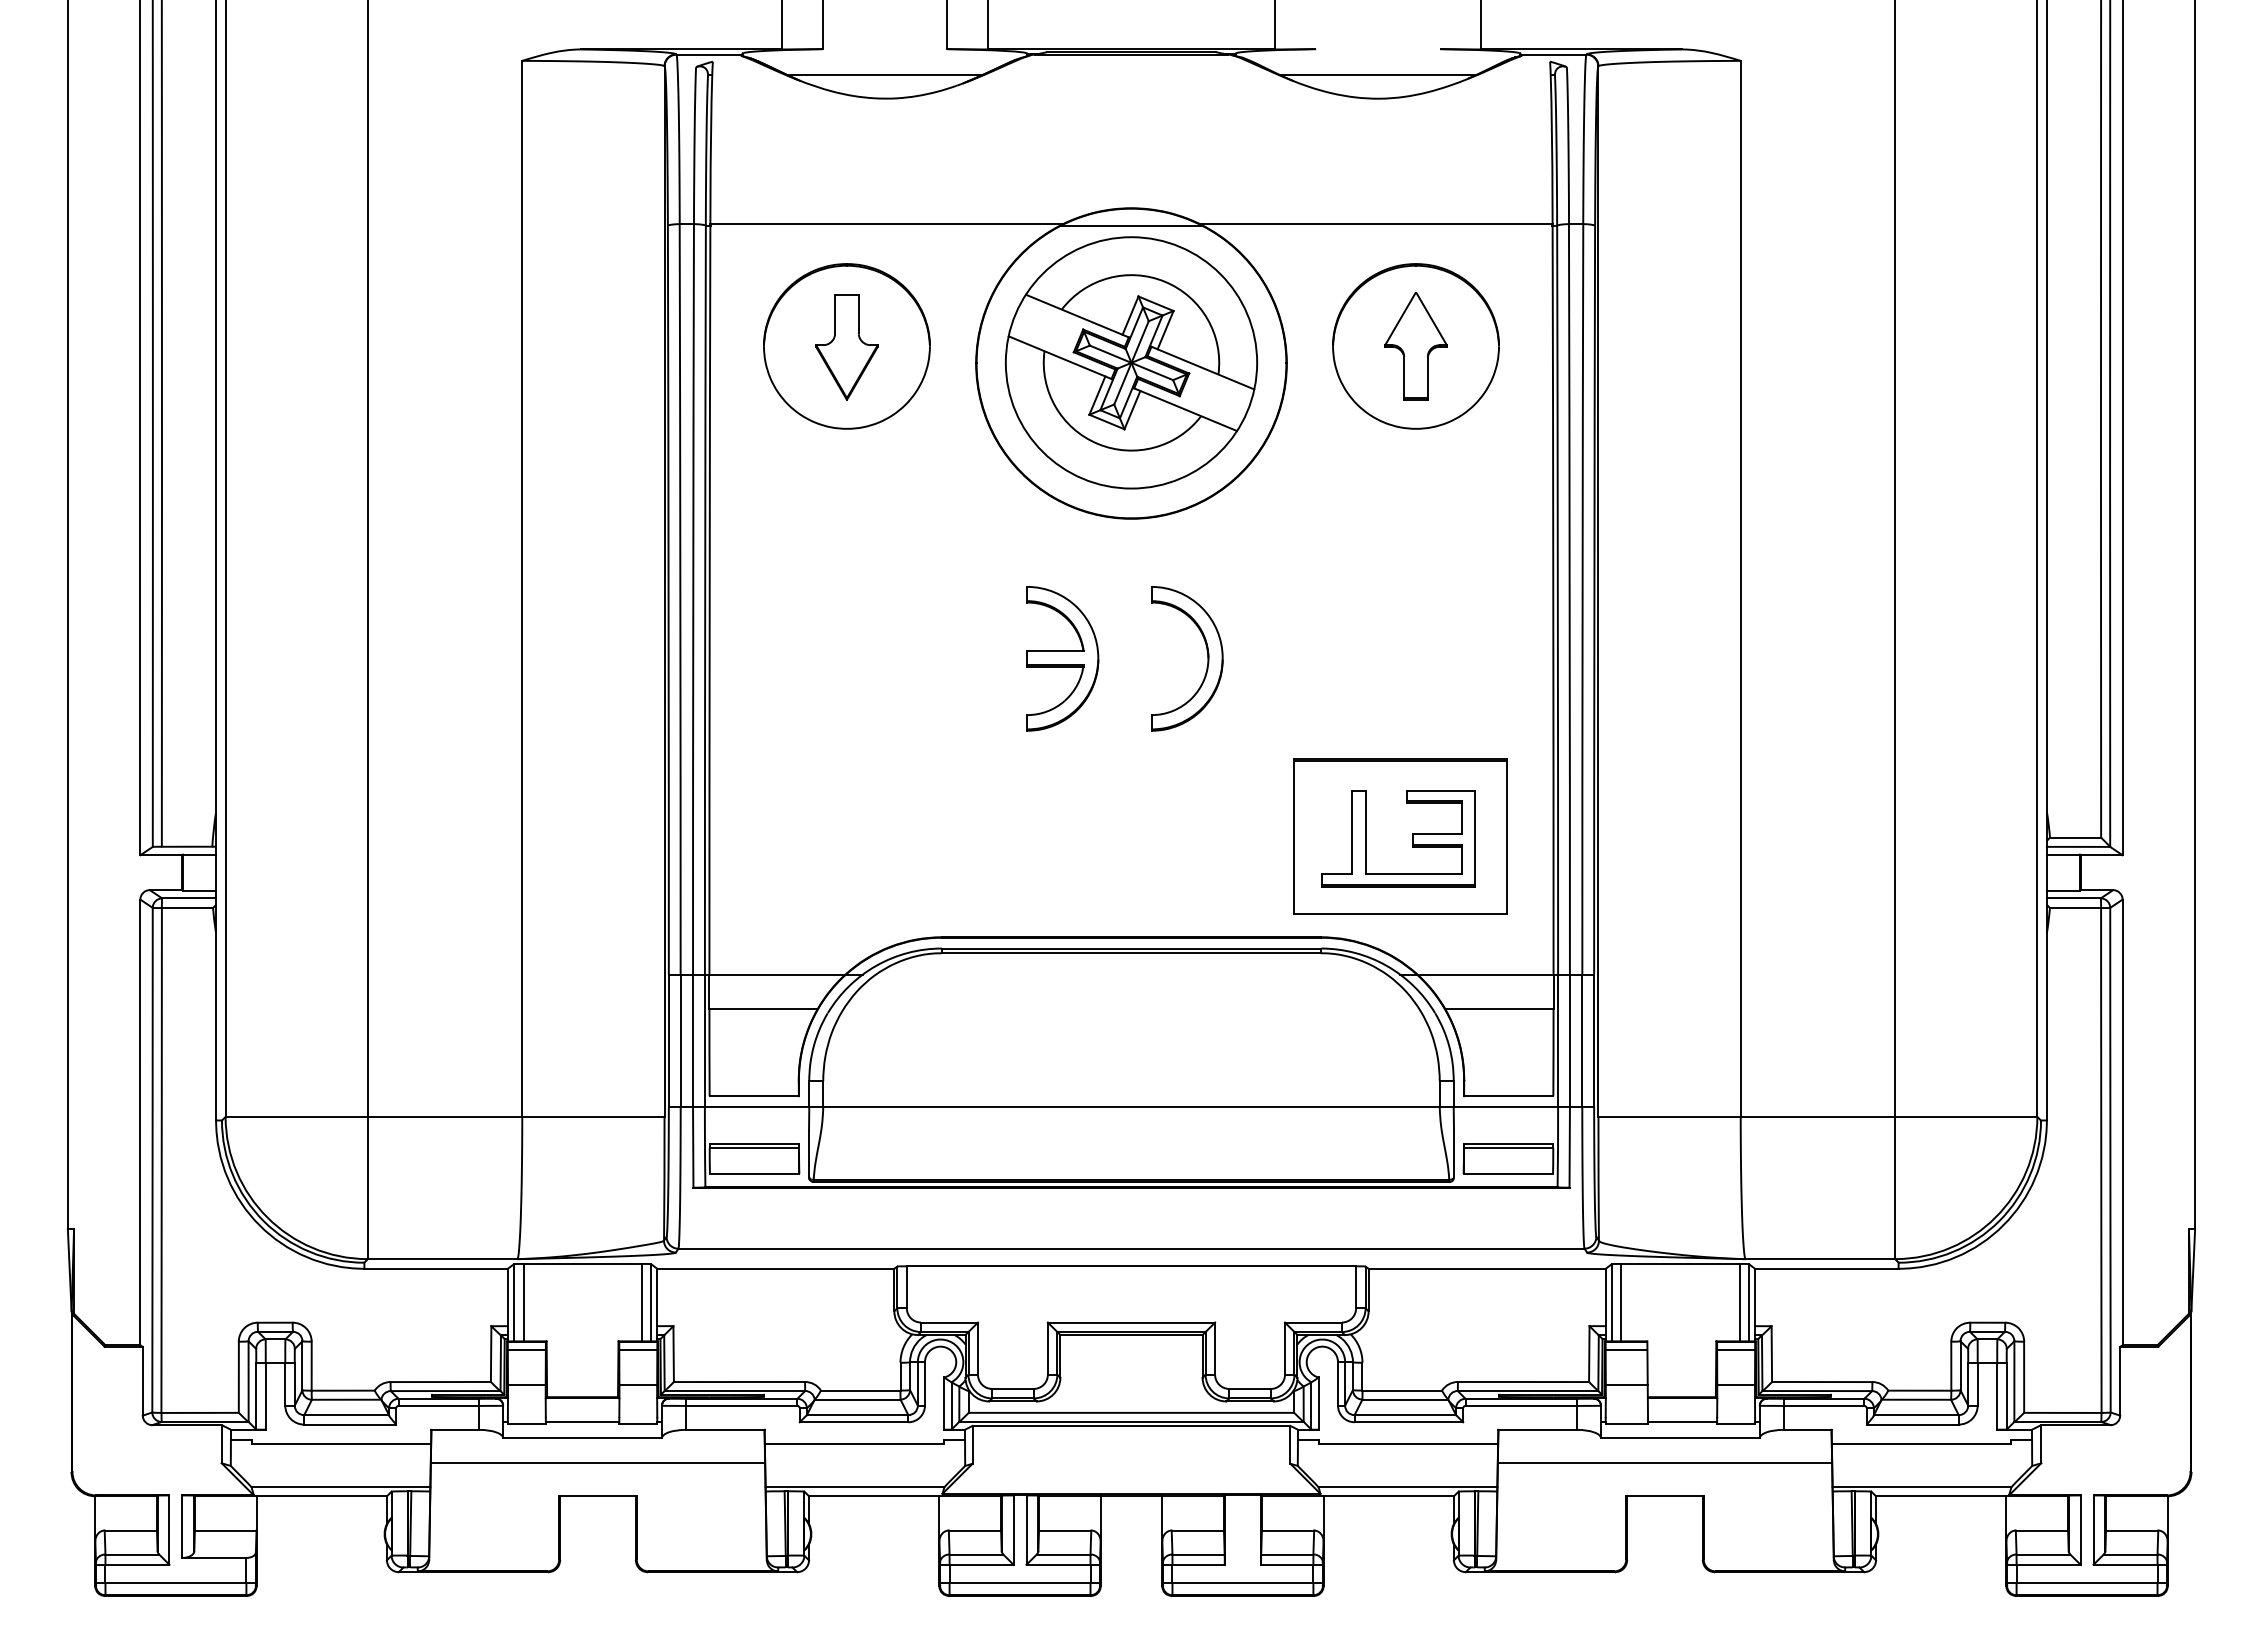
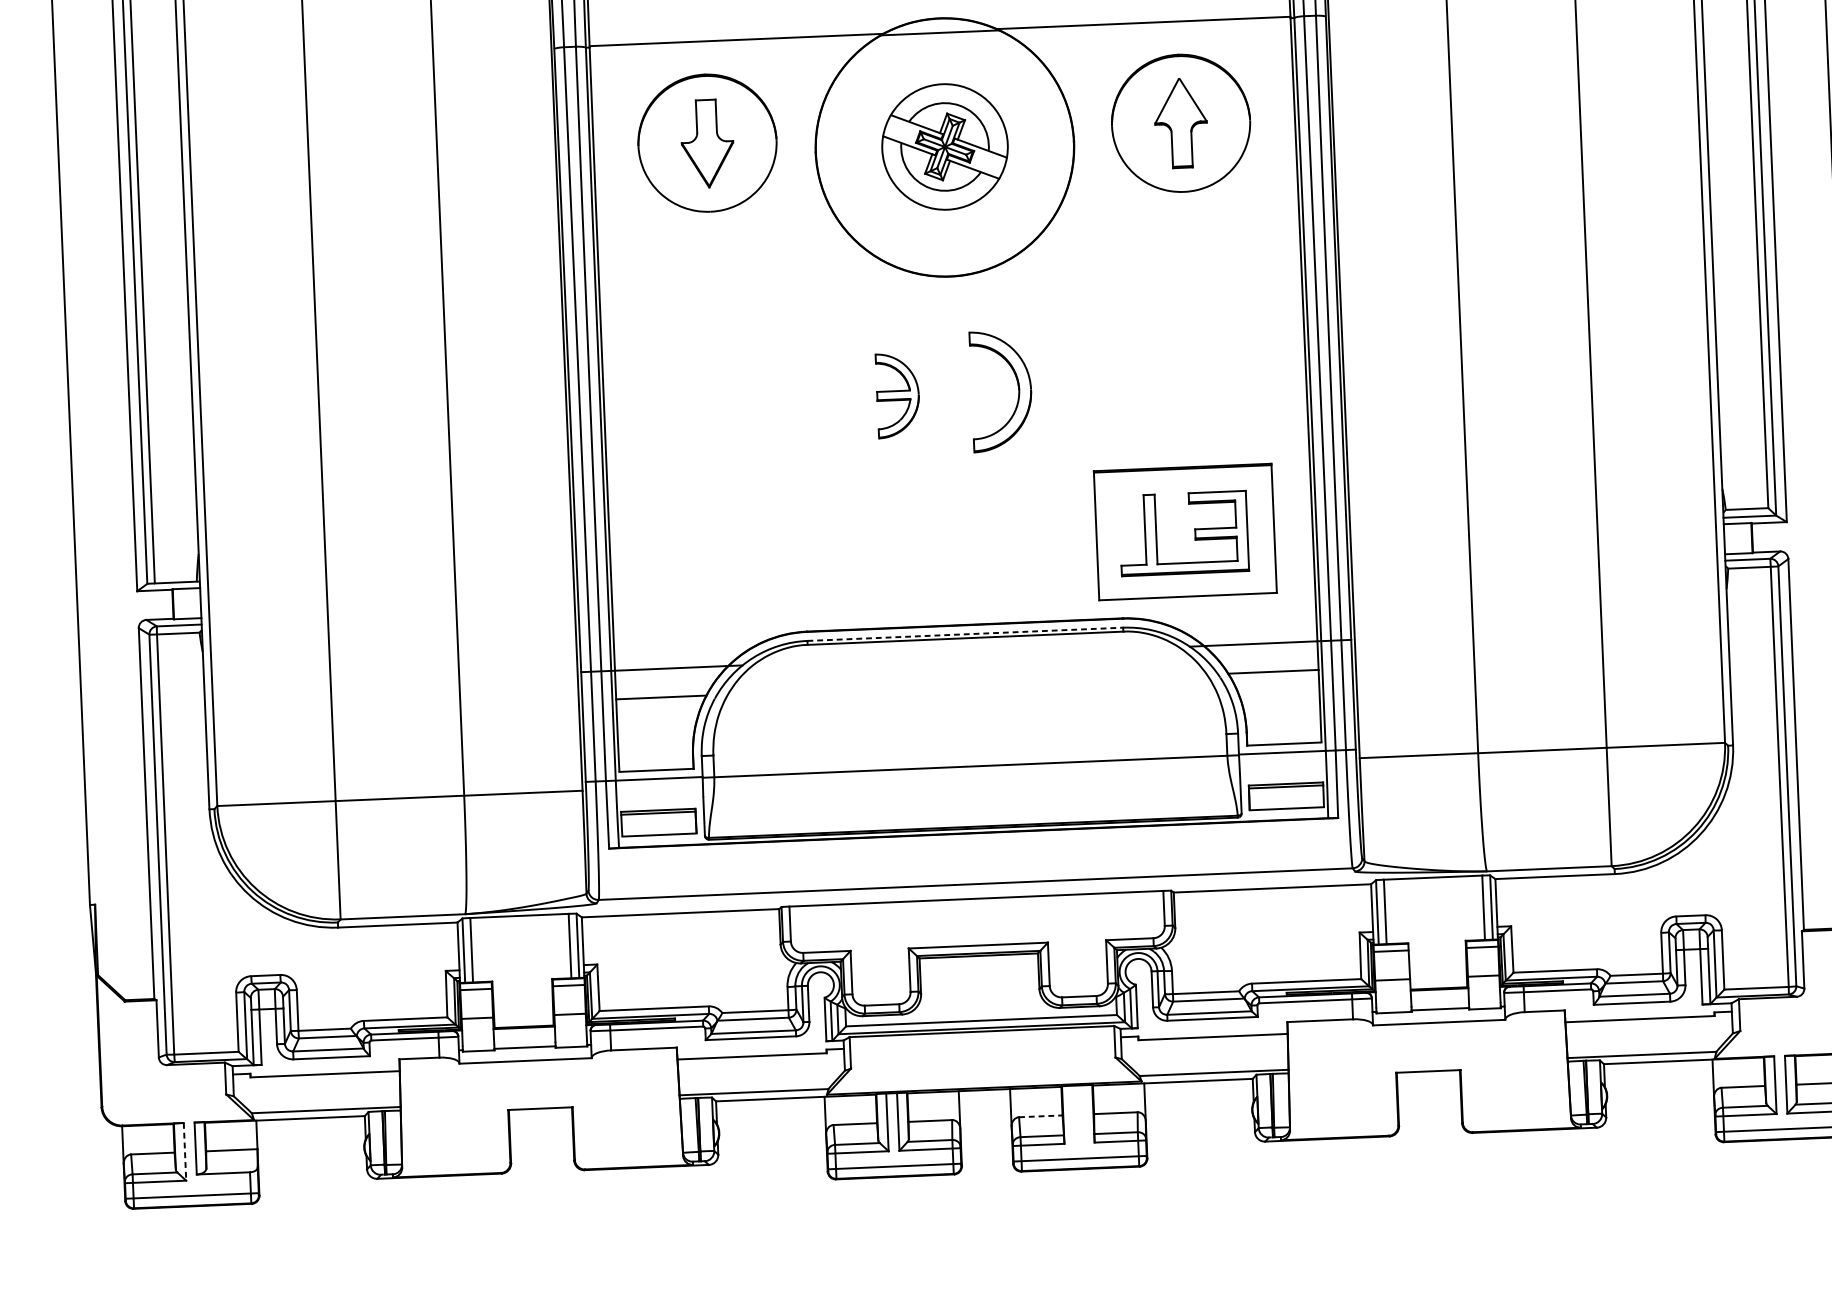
part: (1131, 362) -> (944, 146), size x0.6
part: (1062, 658) -> (897, 395), size x0.7
line: (1131, 948) -> (965, 634), solid -> dashed
line: (597, 1463) -> (538, 1081), removed
line: (1664, 1463) -> (1426, 1044), removed
line: (169, 1530) -> (185, 1152), solid -> dashed
line: (1198, 1530) -> (1041, 1116), solid -> dashed

